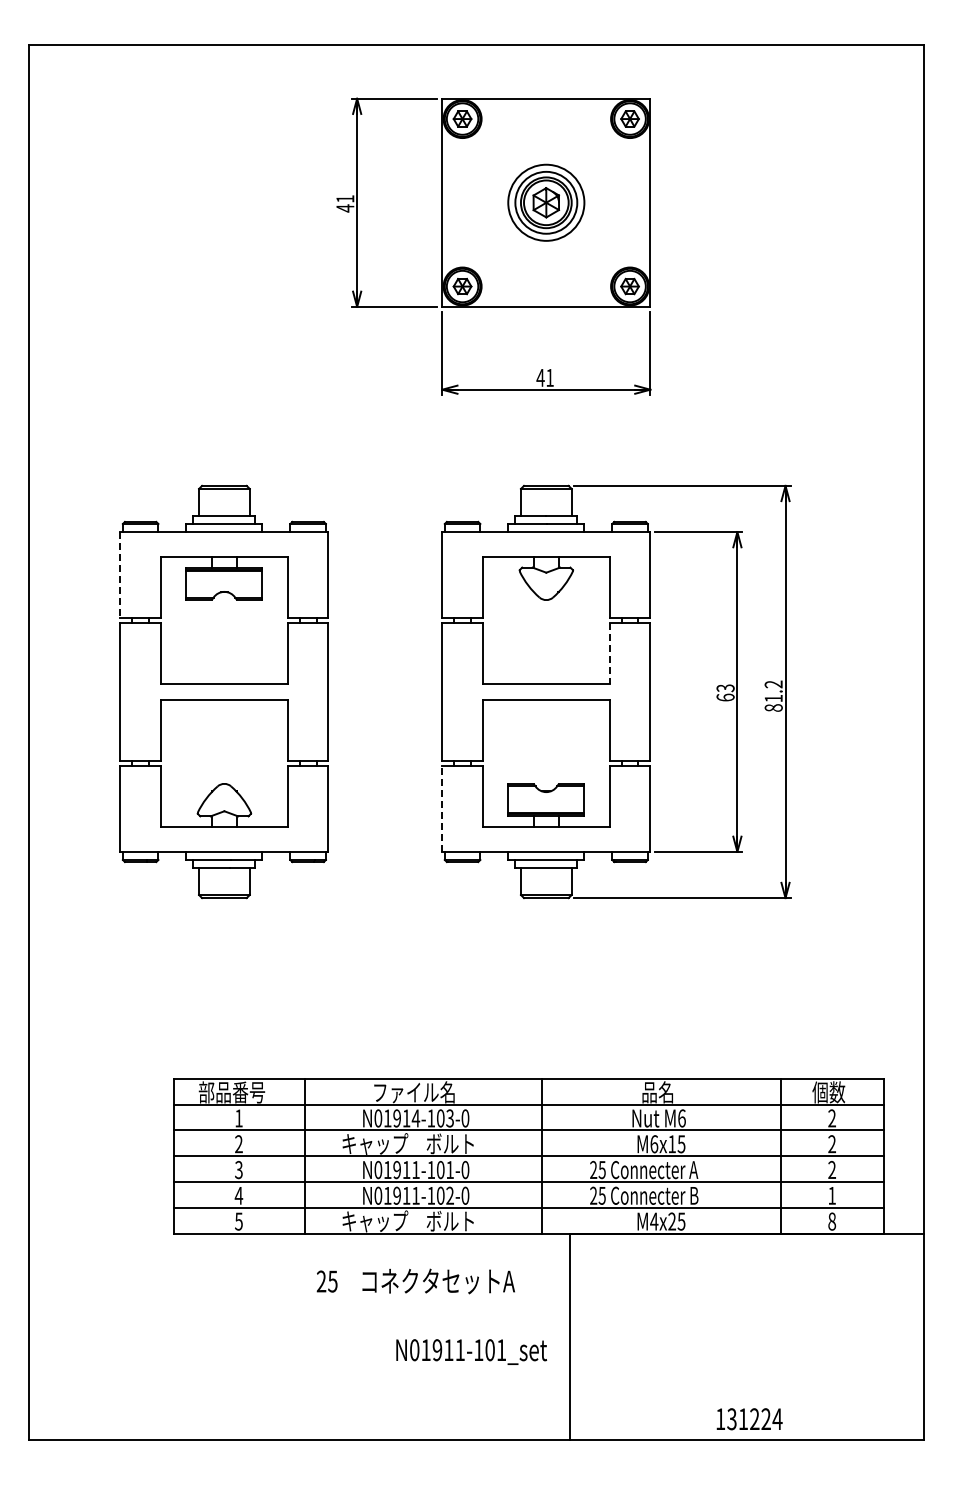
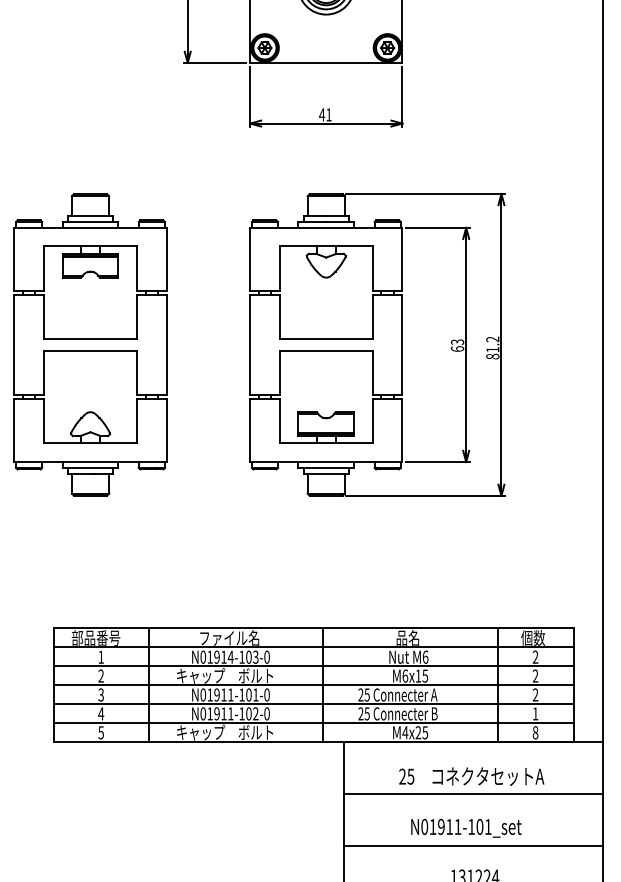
line: (120, 575) -> (14, 259), dashed -> solid
line: (609, 654) -> (372, 317), dashed -> solid
line: (442, 808) -> (250, 430), dashed -> solid
text: (415, 1281) -> (471, 776), moved
line: (747, 1304) -> (473, 793), added
text: (471, 1351) -> (466, 827), moved
line: (747, 1375) -> (473, 845), added

